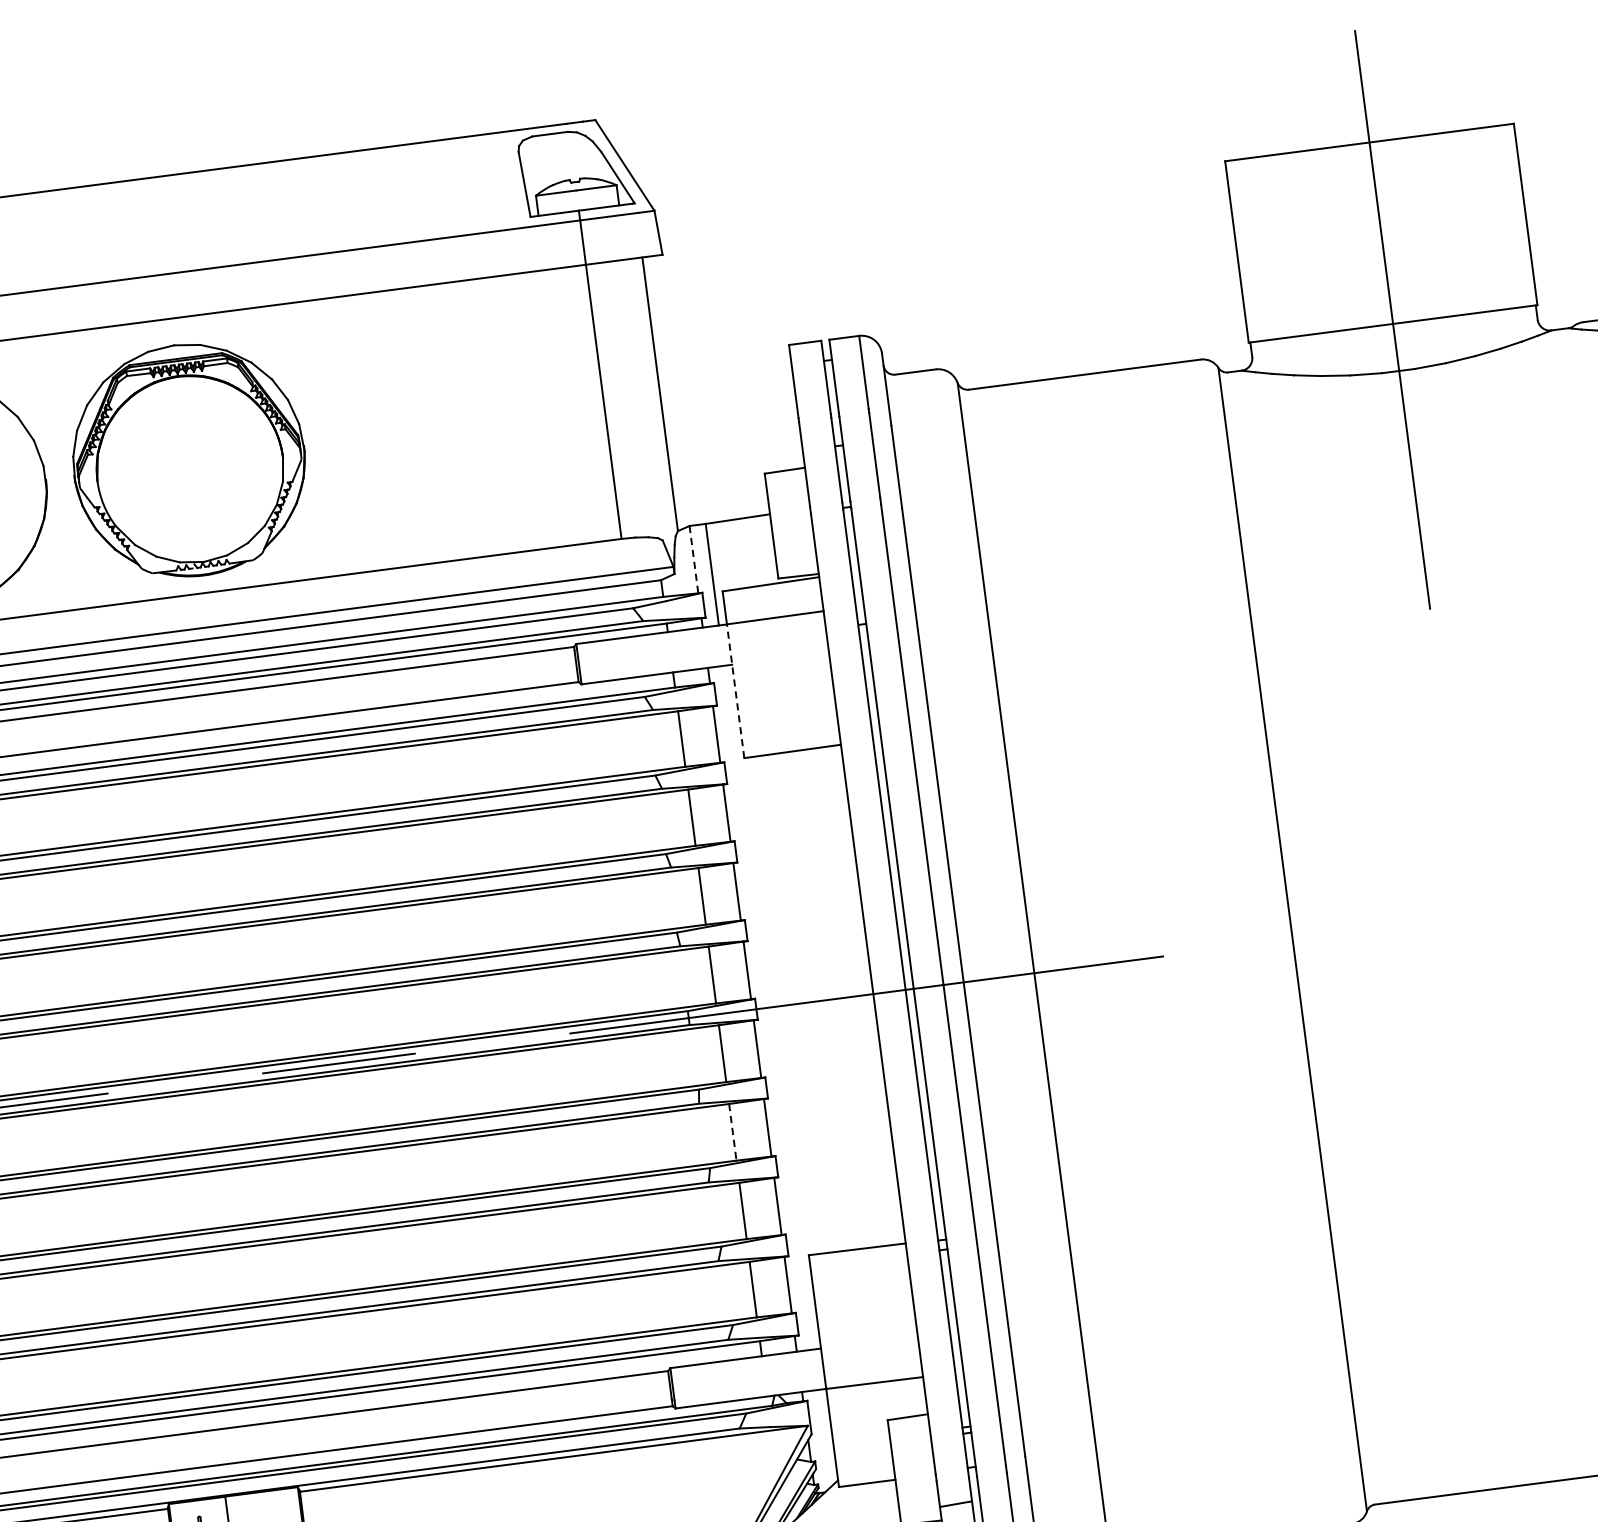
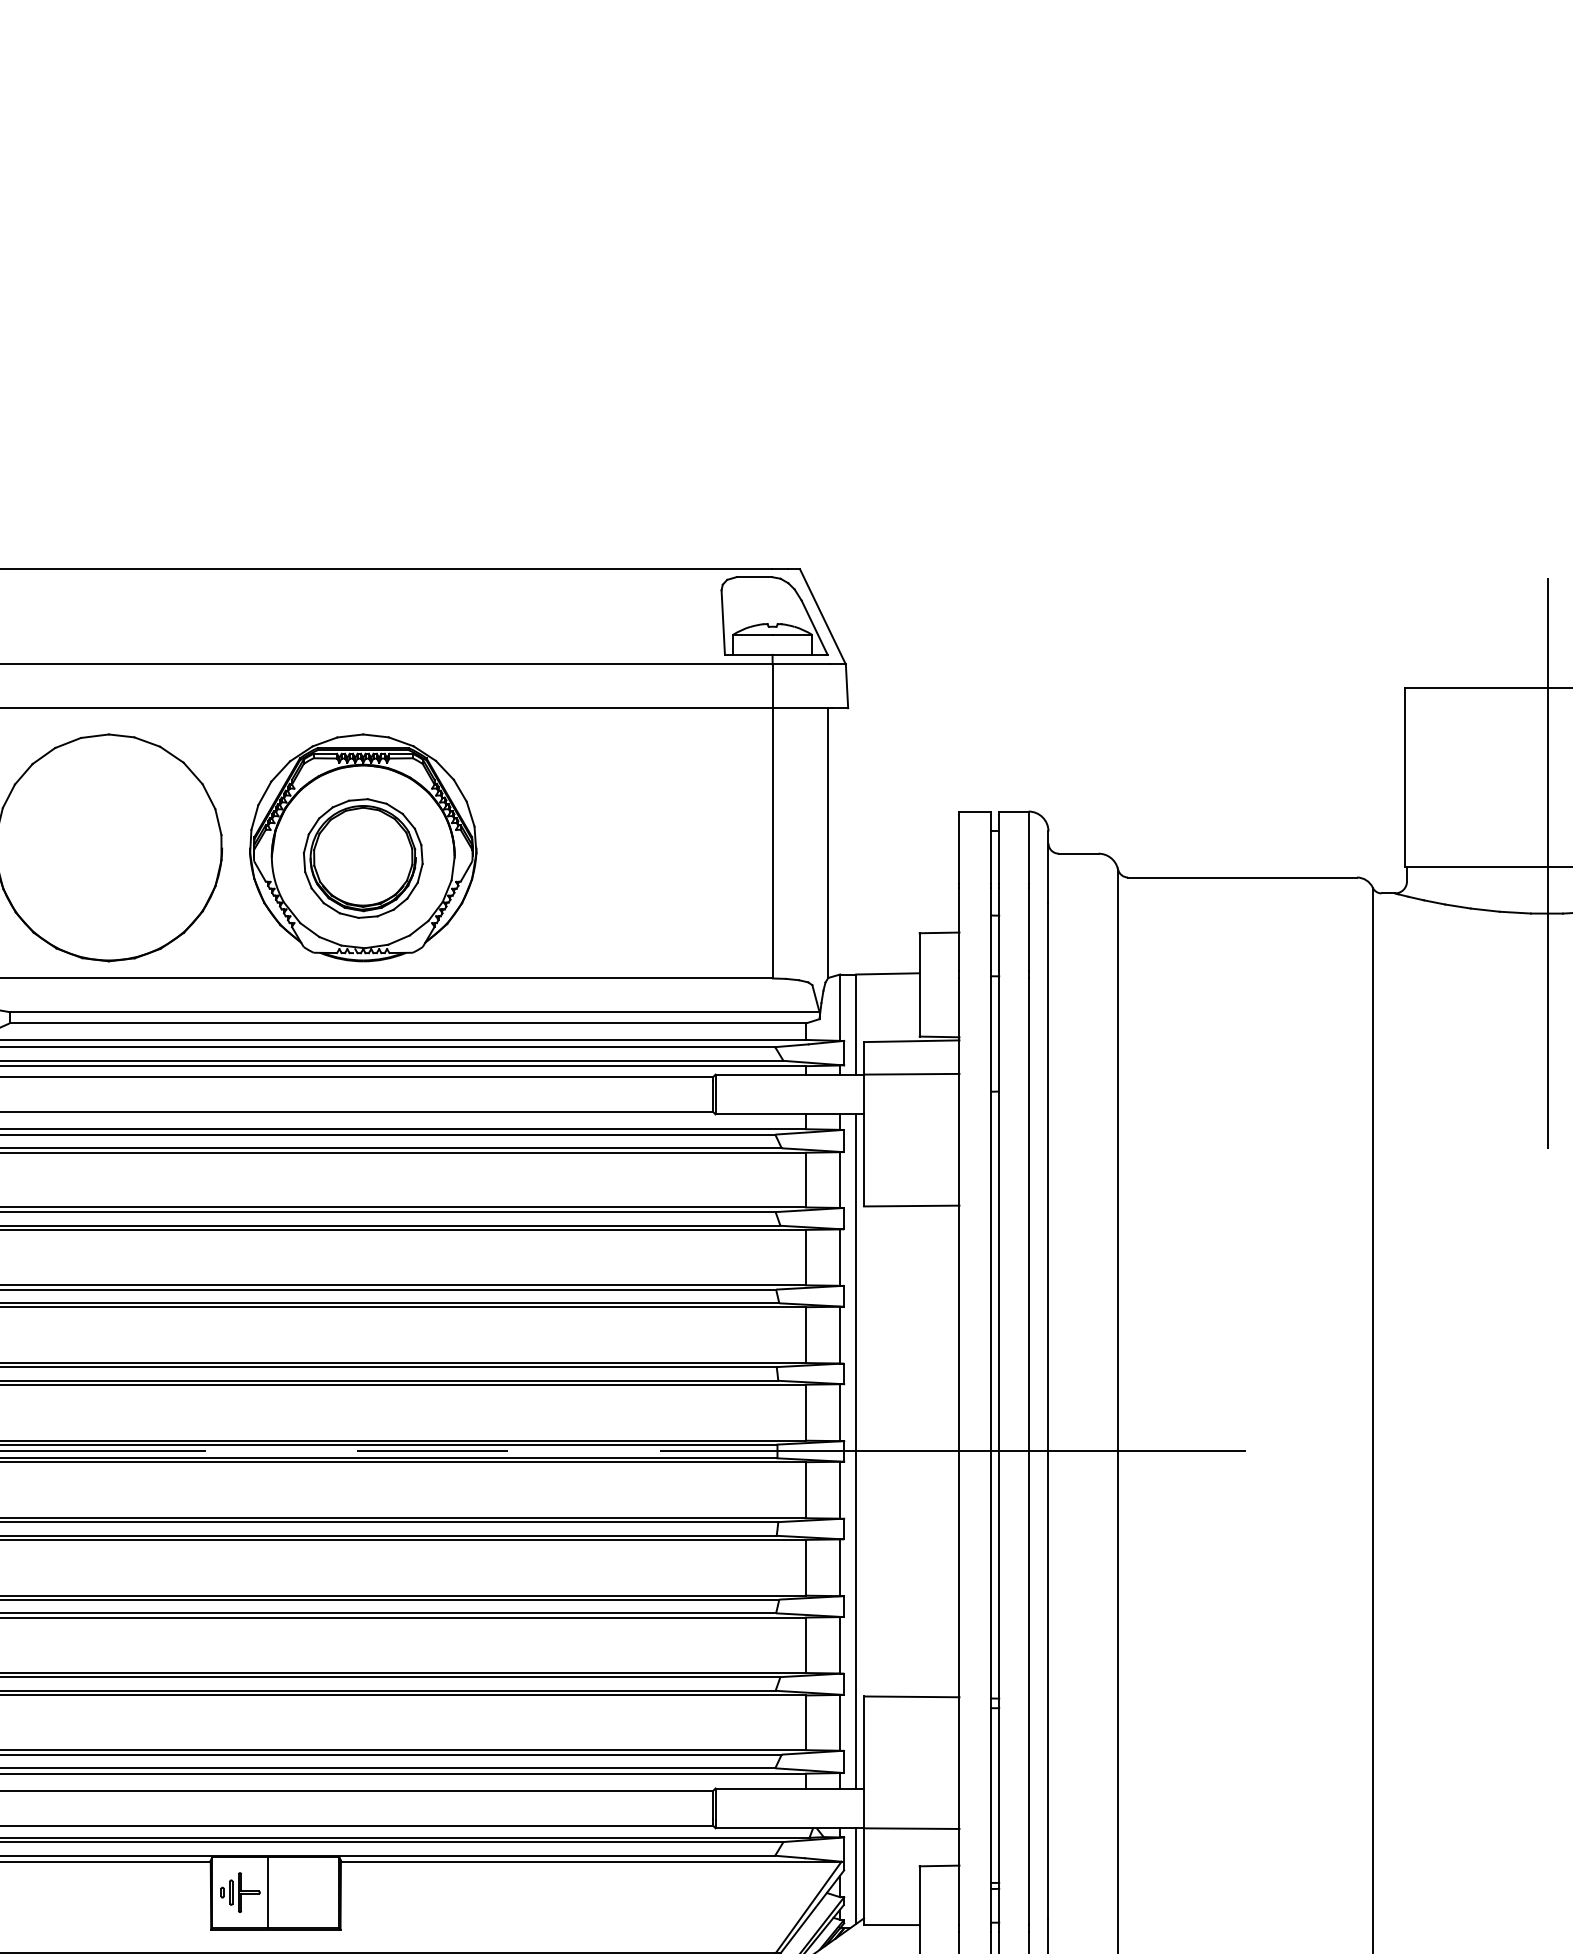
part: (189, 471) -> (362, 858), added
line: (694, 560) -> (840, 1008), dashed -> solid
line: (736, 691) -> (864, 1140), dashed -> solid
line: (768, 1007) -> (856, 1451), added
line: (732, 1132) -> (805, 1567), dashed -> solid
line: (824, 1438) -> (856, 1876), added

